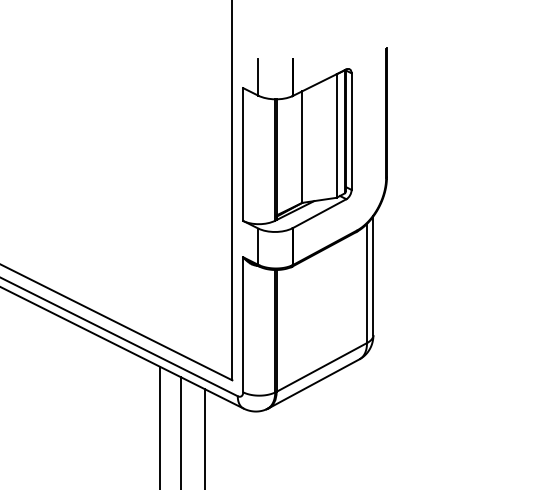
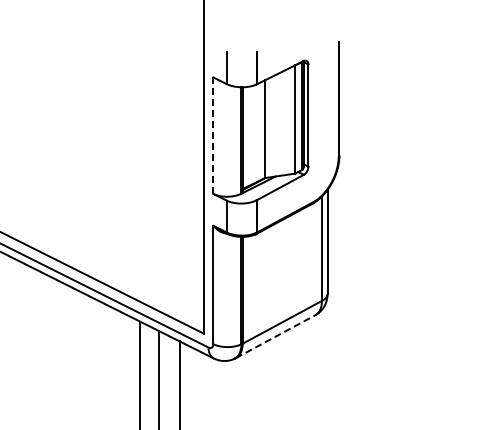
line: (243, 155) -> (213, 136), solid -> dashed
line: (315, 383) -> (276, 336), solid -> dashed

